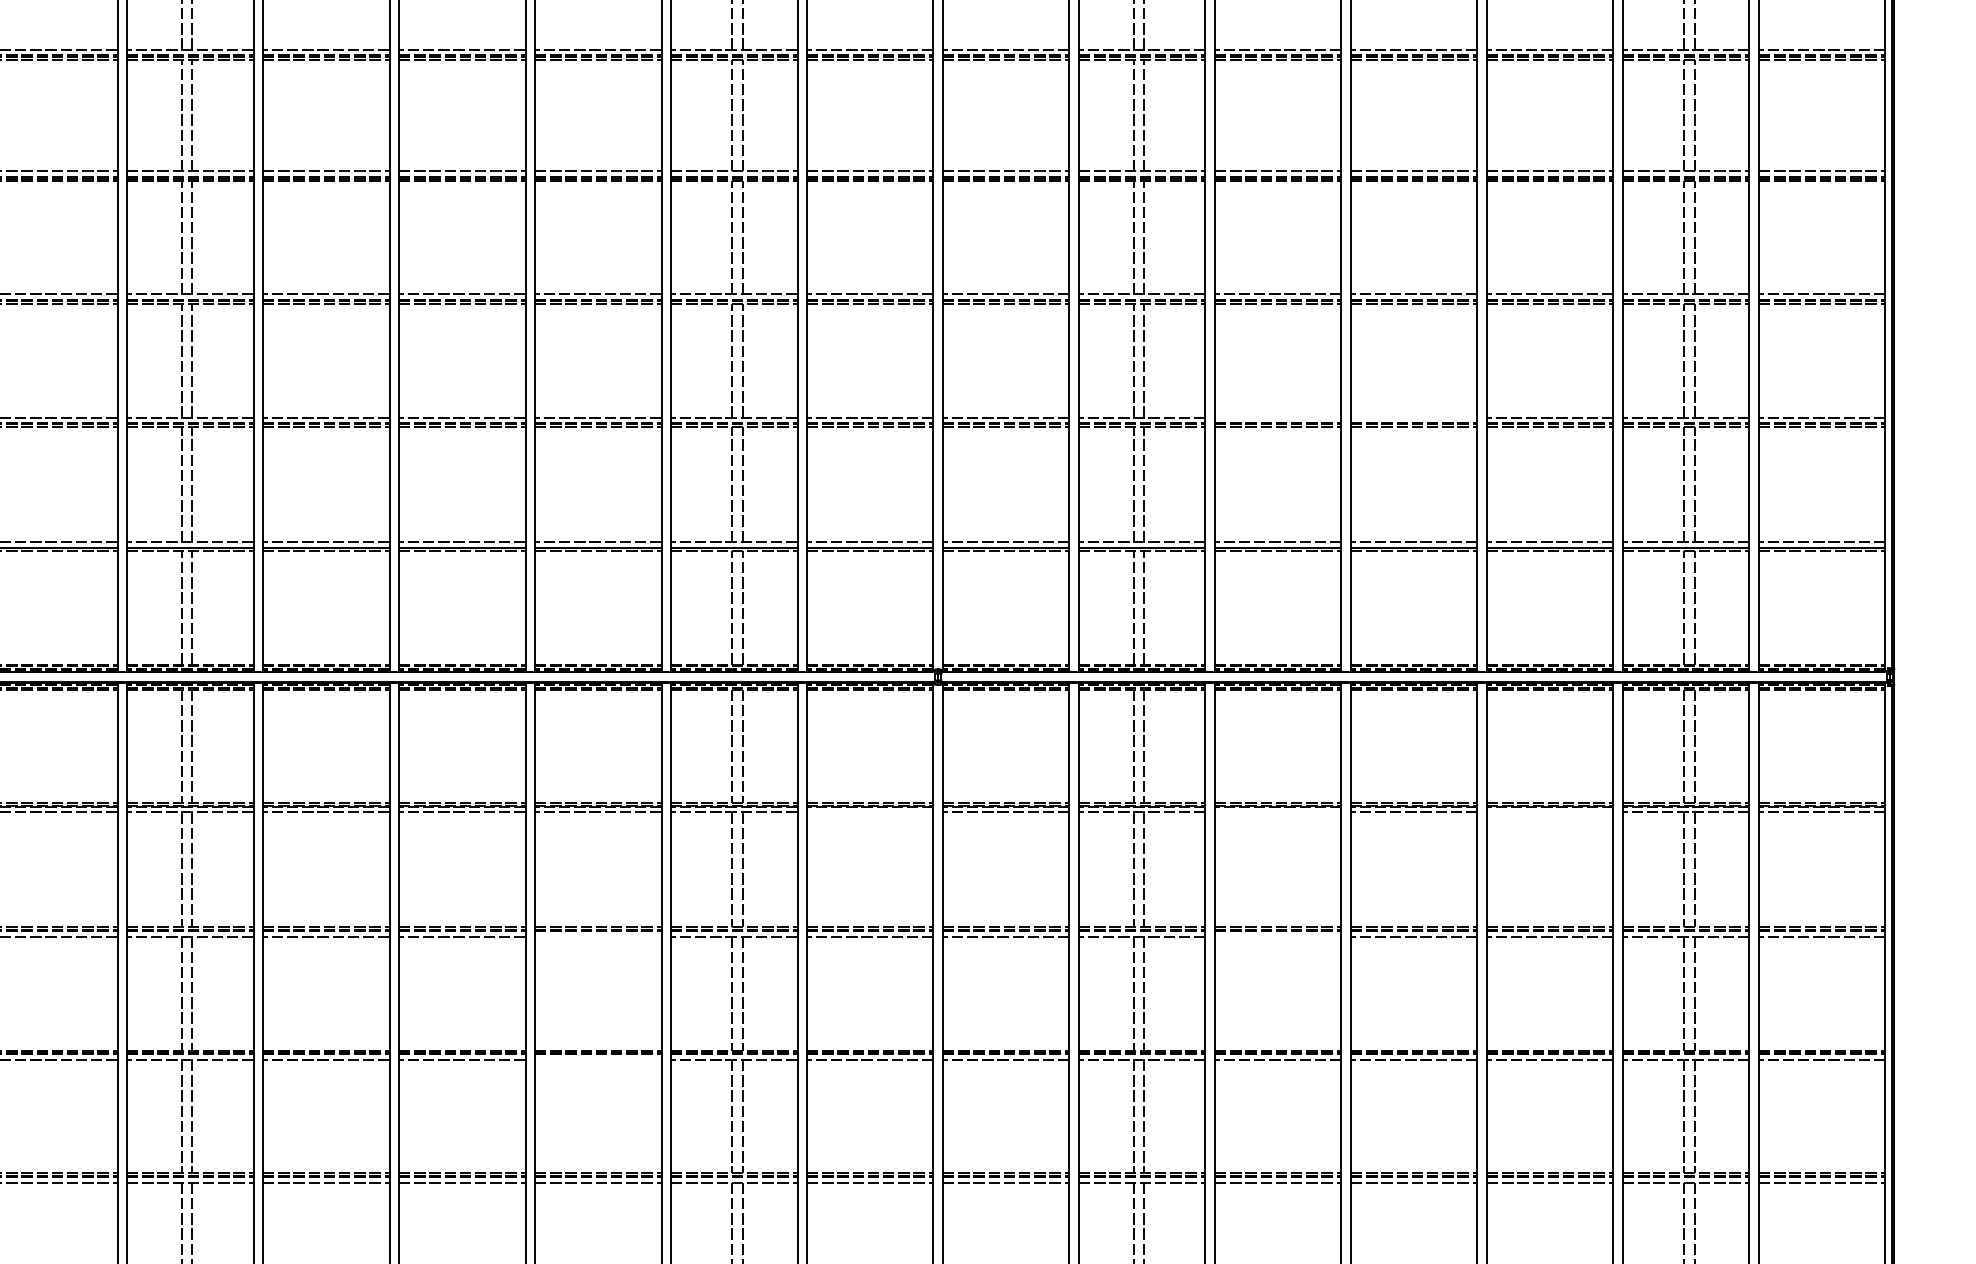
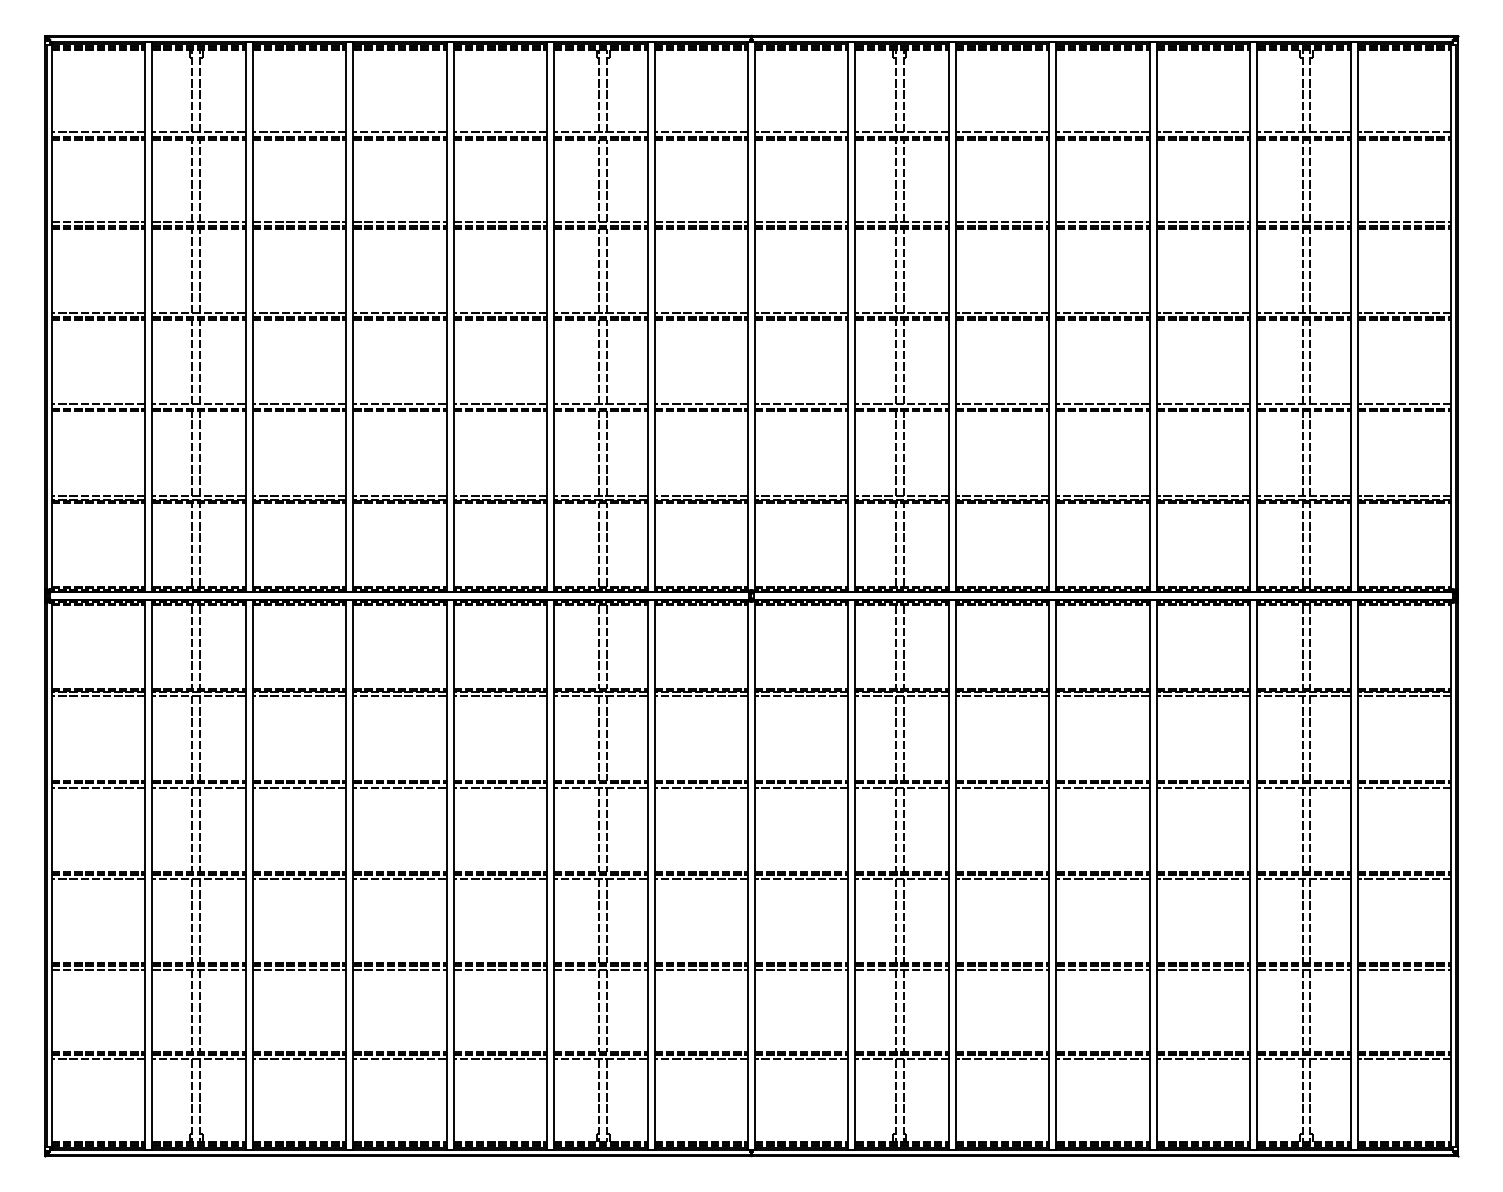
line: (1277, 417) -> (1002, 404), added
line: (1413, 417) -> (1102, 404), added
line: (869, 811) -> (700, 695), added
line: (1277, 811) -> (1002, 695), added
line: (1550, 811) -> (1203, 695), added
line: (598, 936) -> (500, 787), added
line: (1277, 936) -> (1002, 787), added
line: (598, 1059) -> (500, 878), added

